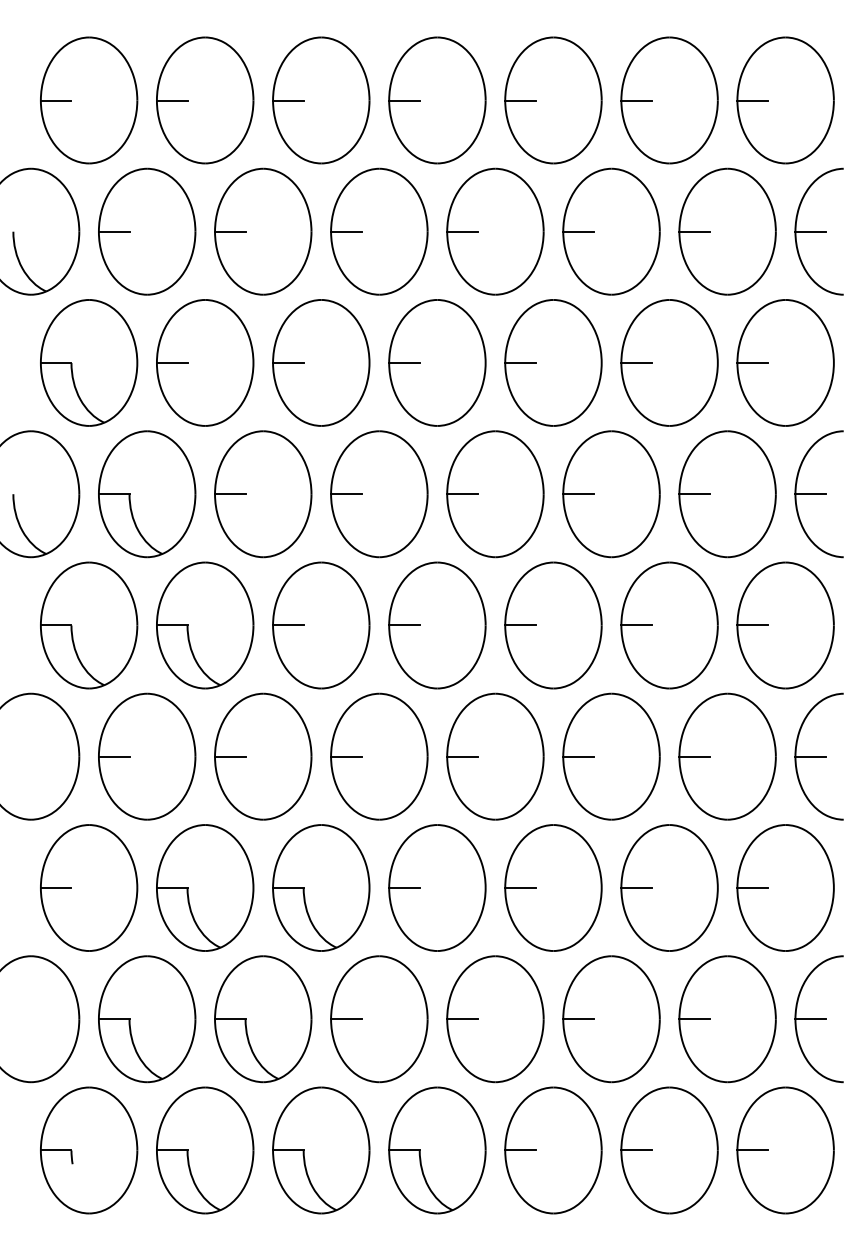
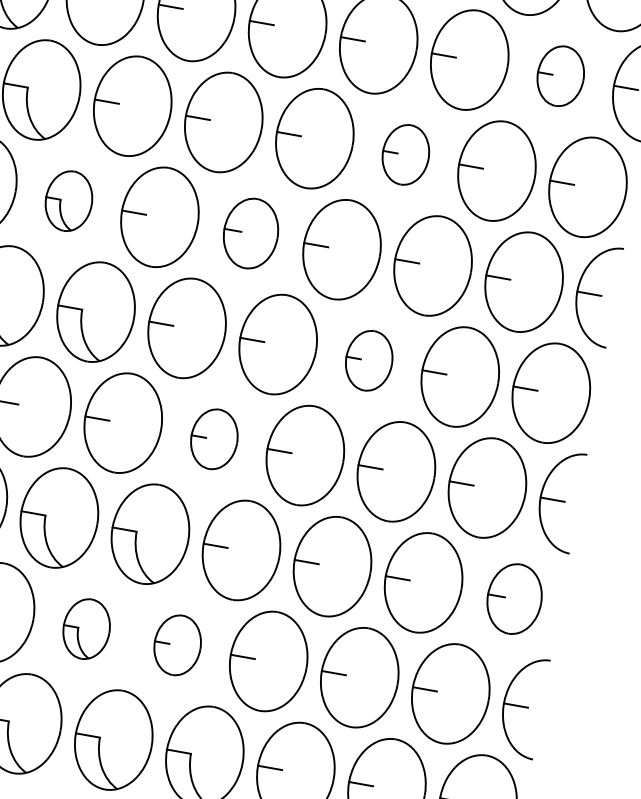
part: (727, 231) -> (560, 76), size x0.6
part: (553, 362) -> (405, 154), size x0.6
part: (147, 494) -> (69, 201), size x0.6
part: (379, 494) -> (251, 233), size x0.7
part: (553, 625) -> (369, 360), size x0.6
part: (379, 756) -> (214, 439), size x0.6
part: (785, 887) -> (514, 598), size x0.7
part: (263, 1019) -> (86, 629), size x0.6
part: (379, 1019) -> (177, 645), size x0.6

